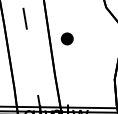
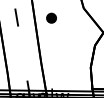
part: (67, 38) -> (51, 17), moved

